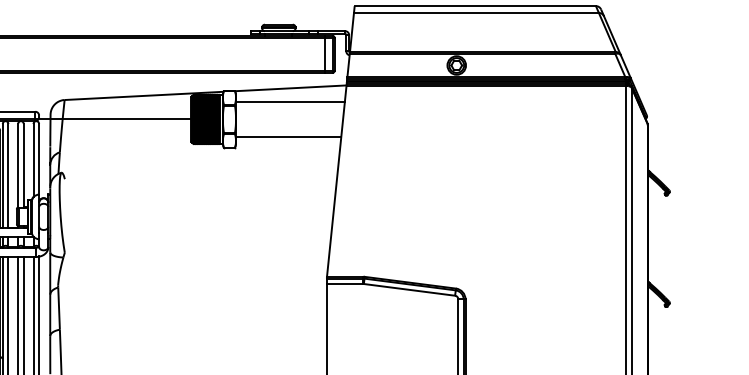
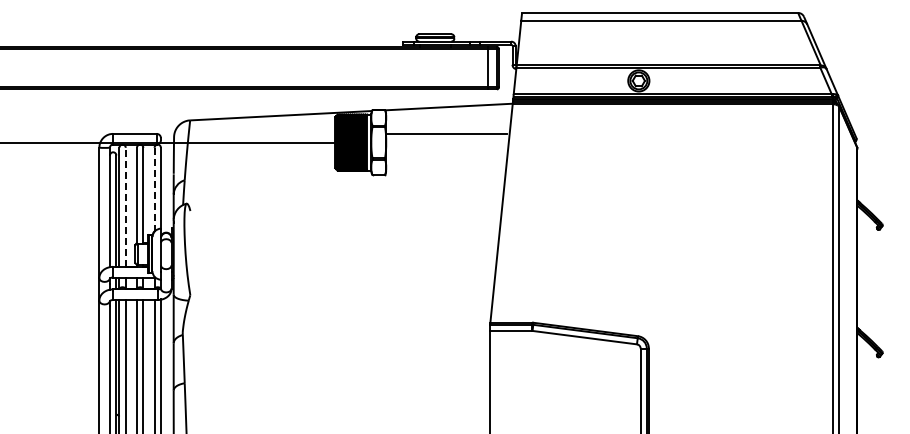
line: (290, 101) -> (448, 122), removed
line: (288, 136) -> (446, 133), moved
line: (33, 160) -> (154, 189), solid -> dashed
line: (8, 176) -> (125, 207), solid -> dashed

